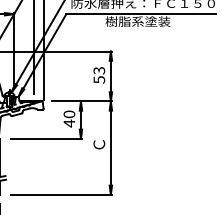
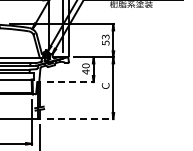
line: (46, 139) -> (70, 82), solid -> dashed
line: (62, 195) -> (81, 119), solid -> dashed

